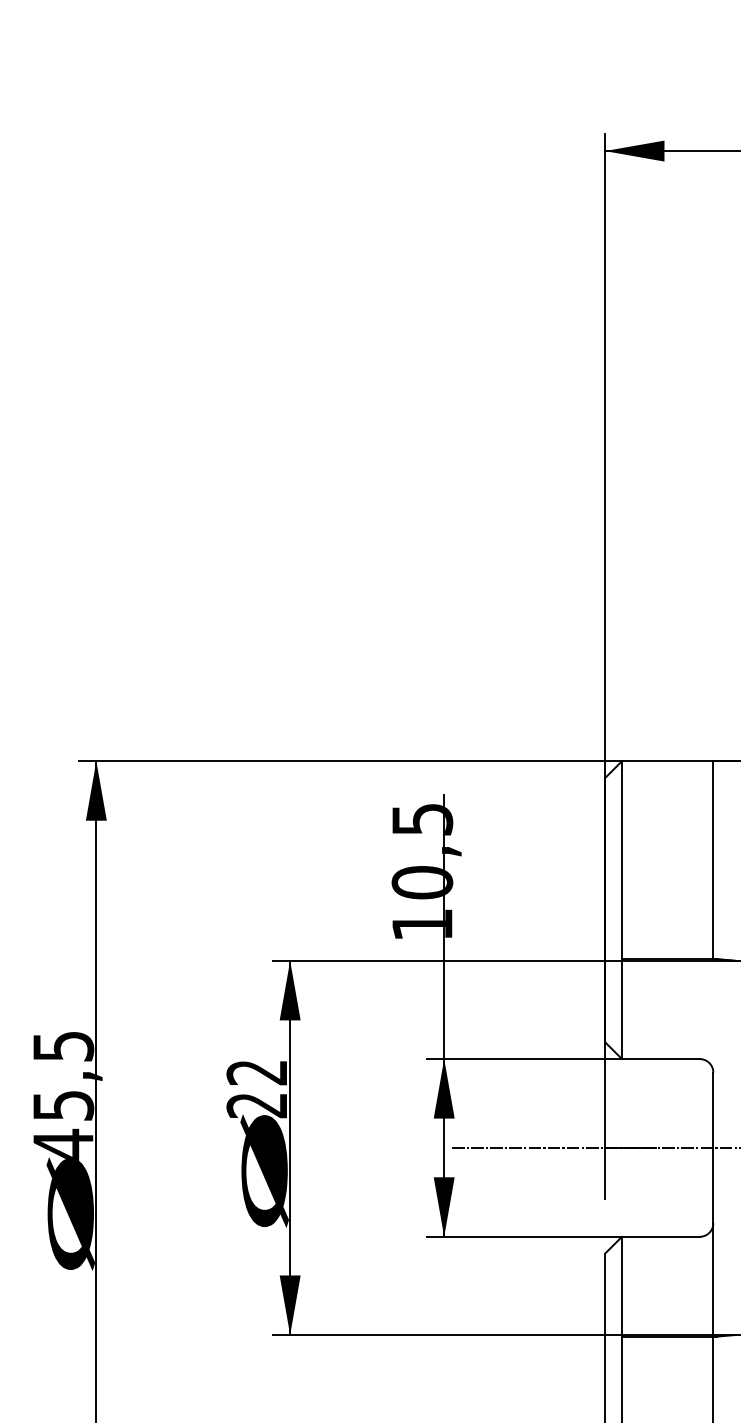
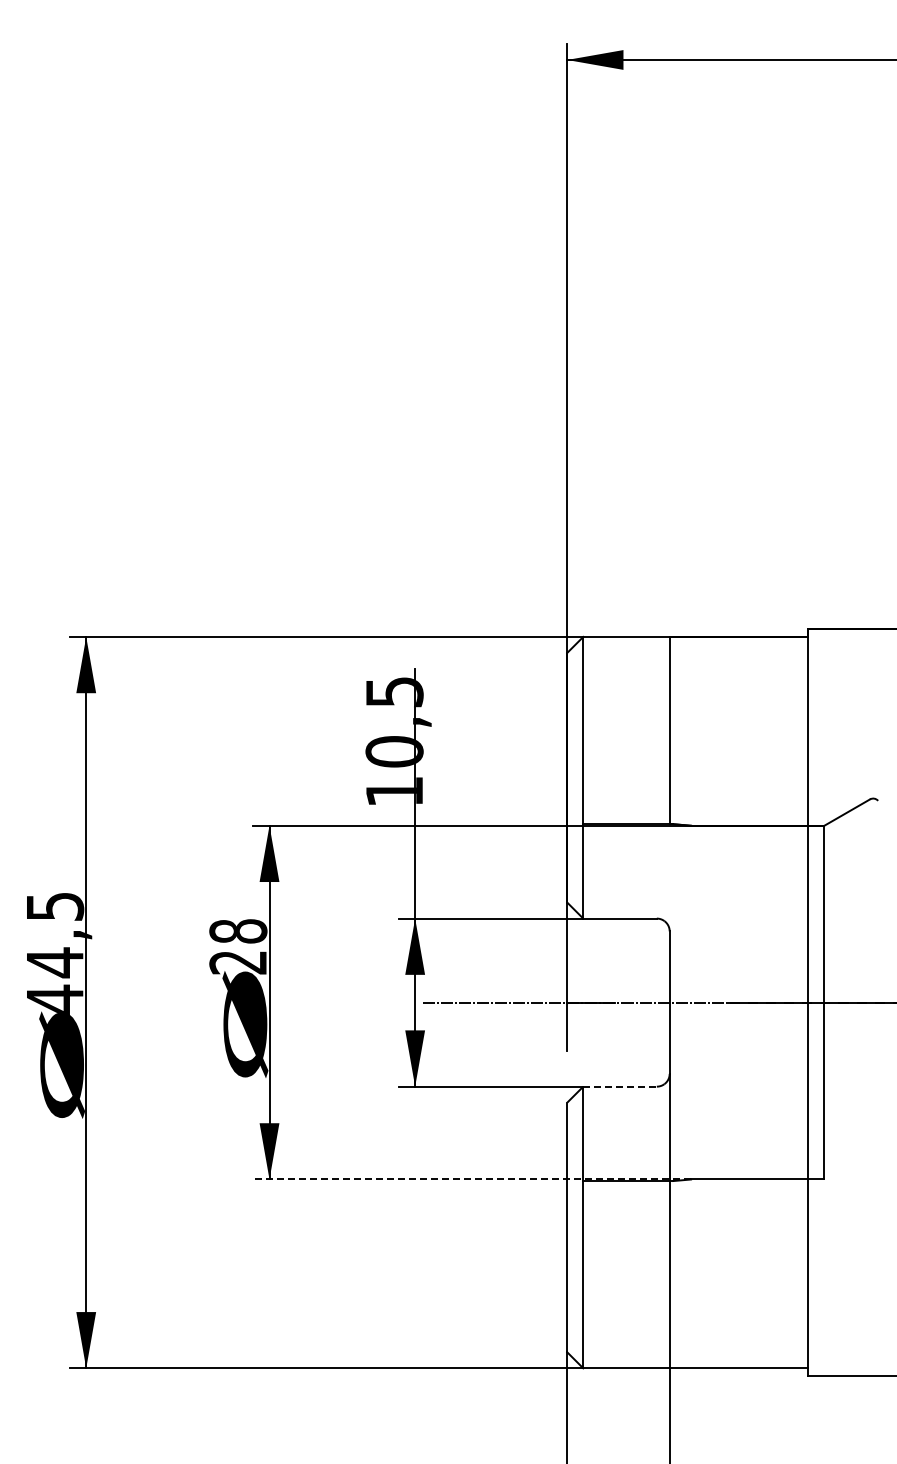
text: (257, 1072) -> (238, 931), 22 -> 28
text: (63, 1105) -> (55, 962), 45,5 -> 44,5
line: (661, 1236) -> (620, 1086), solid -> dashed
line: (504, 1334) -> (472, 1179), solid -> dashed

